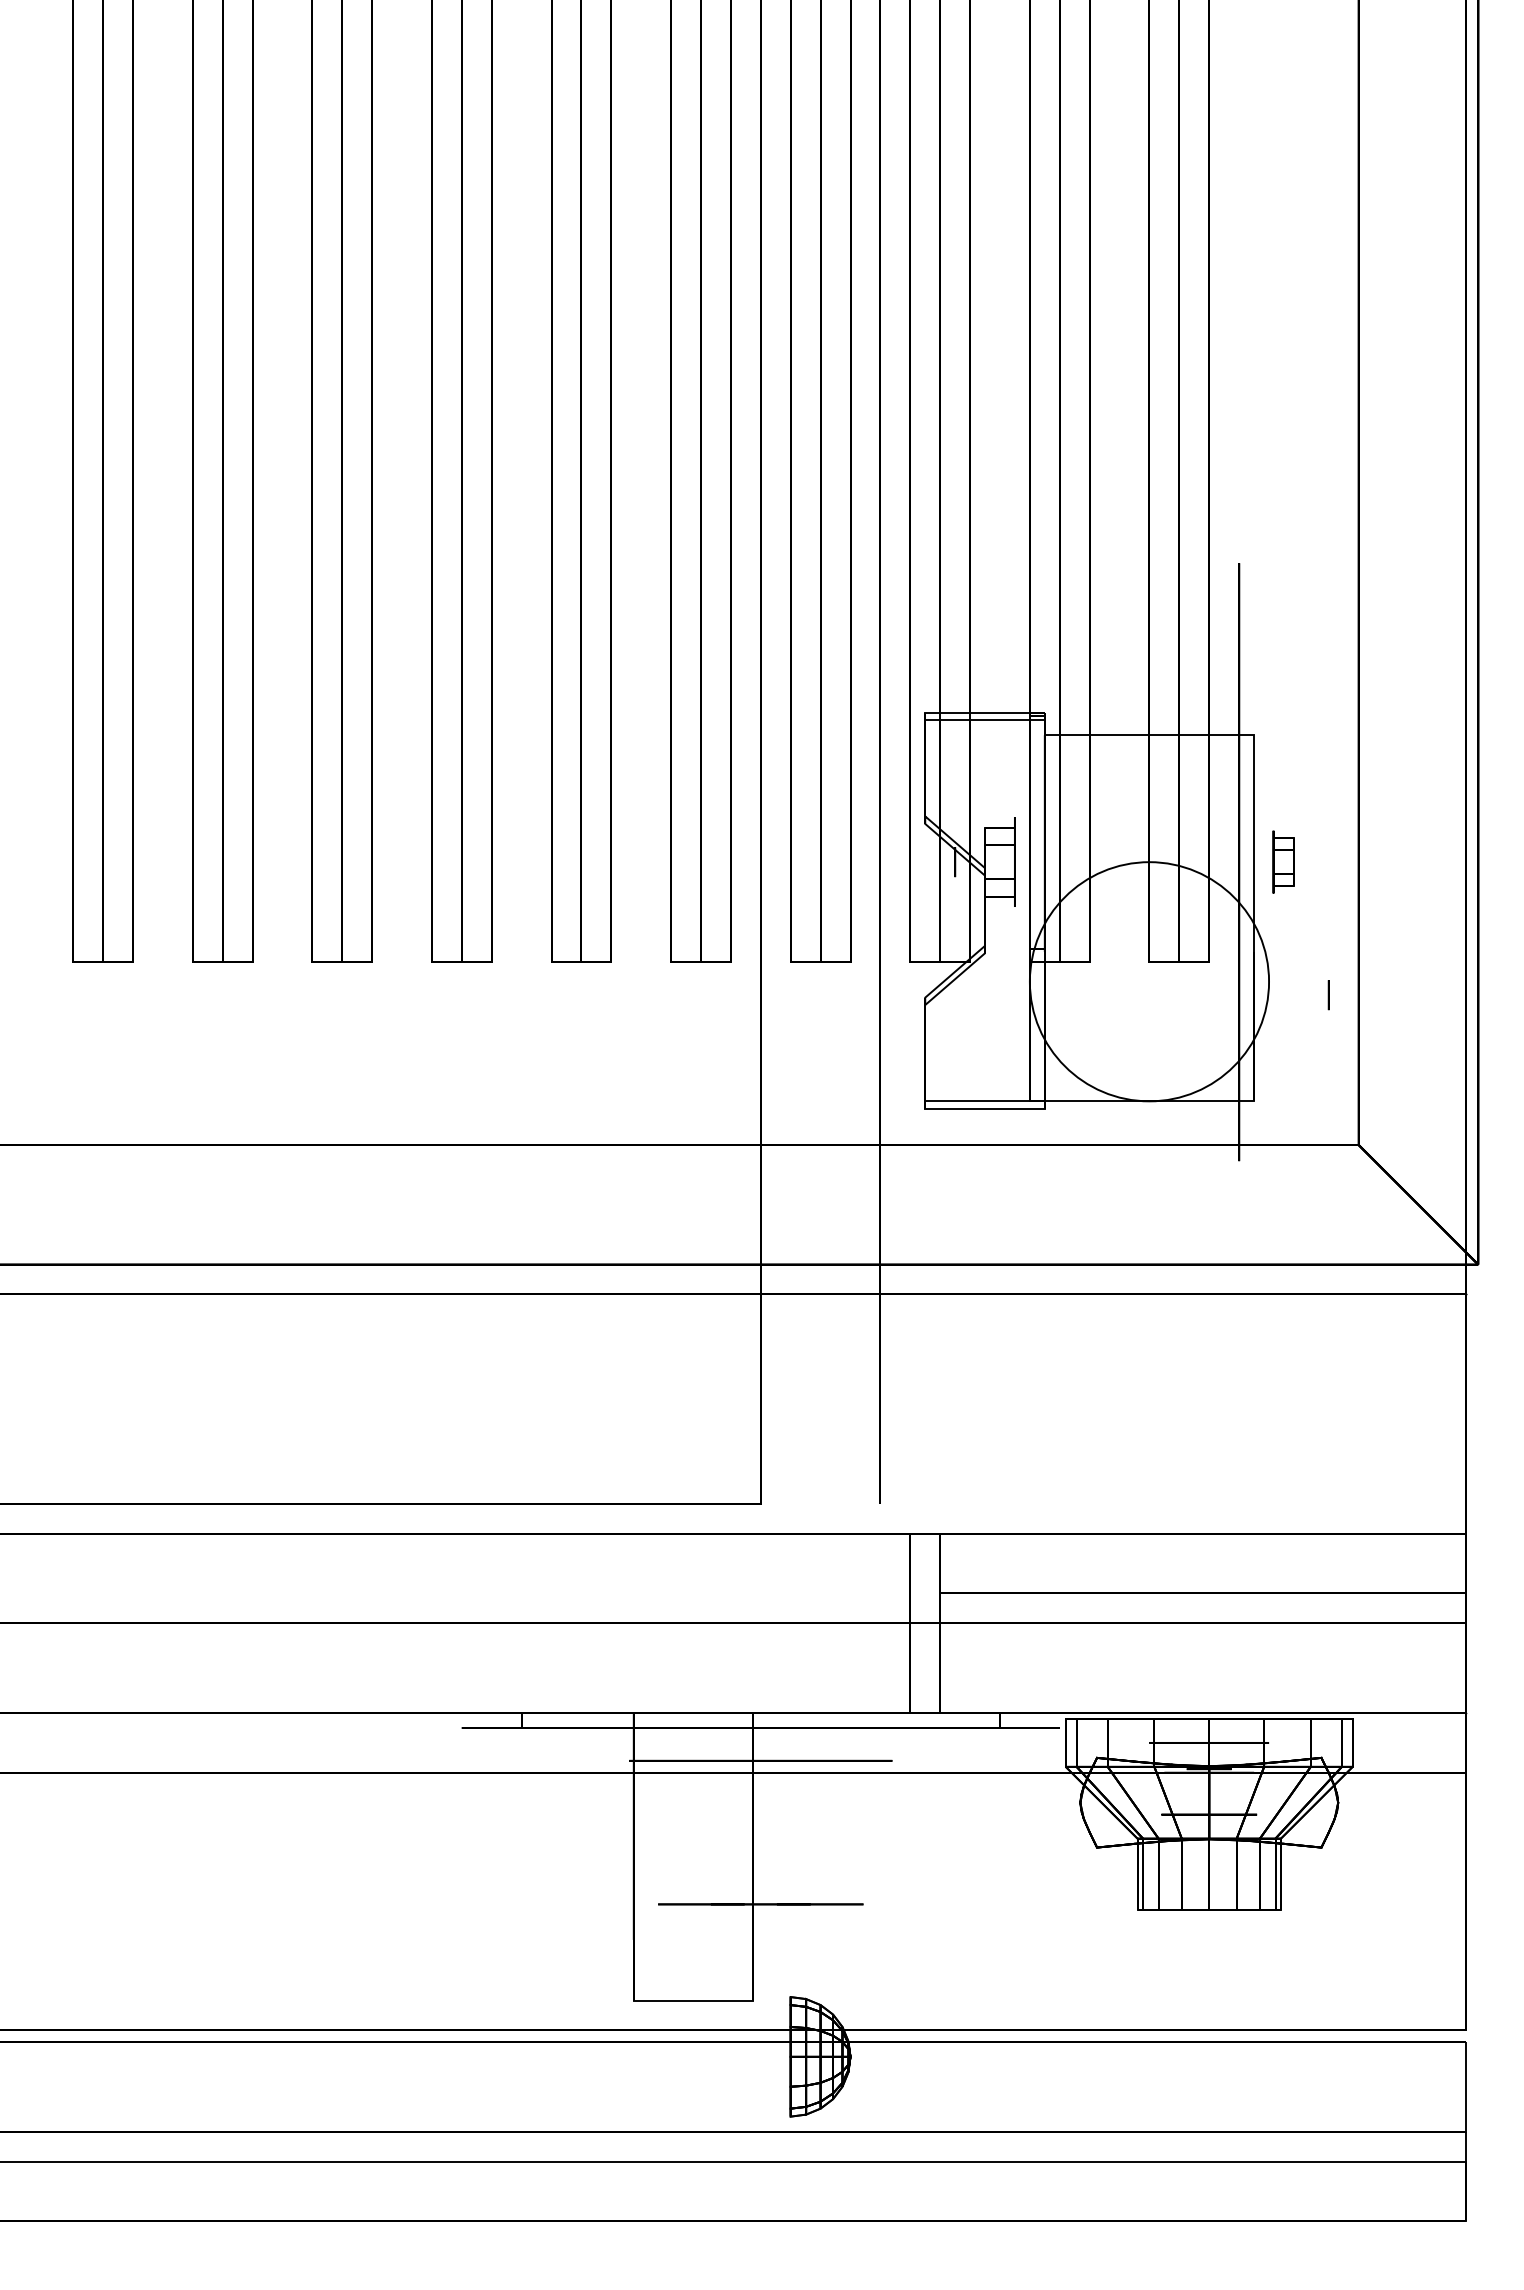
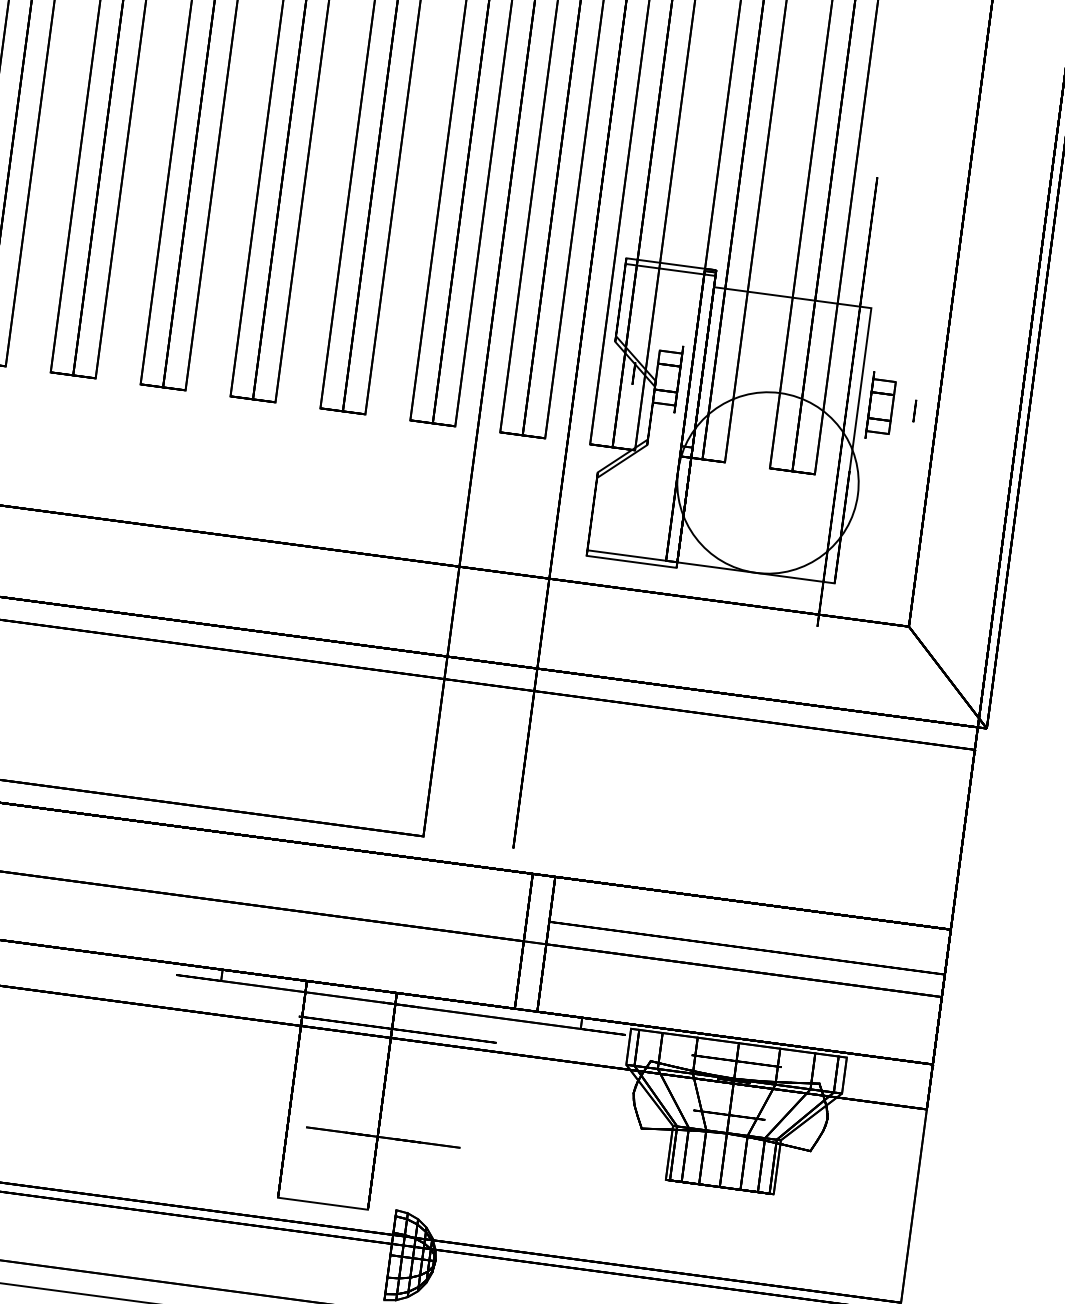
part: (1283, 861) -> (880, 406), size x1.43
circle: (1328, 995) -> (914, 411), moved

